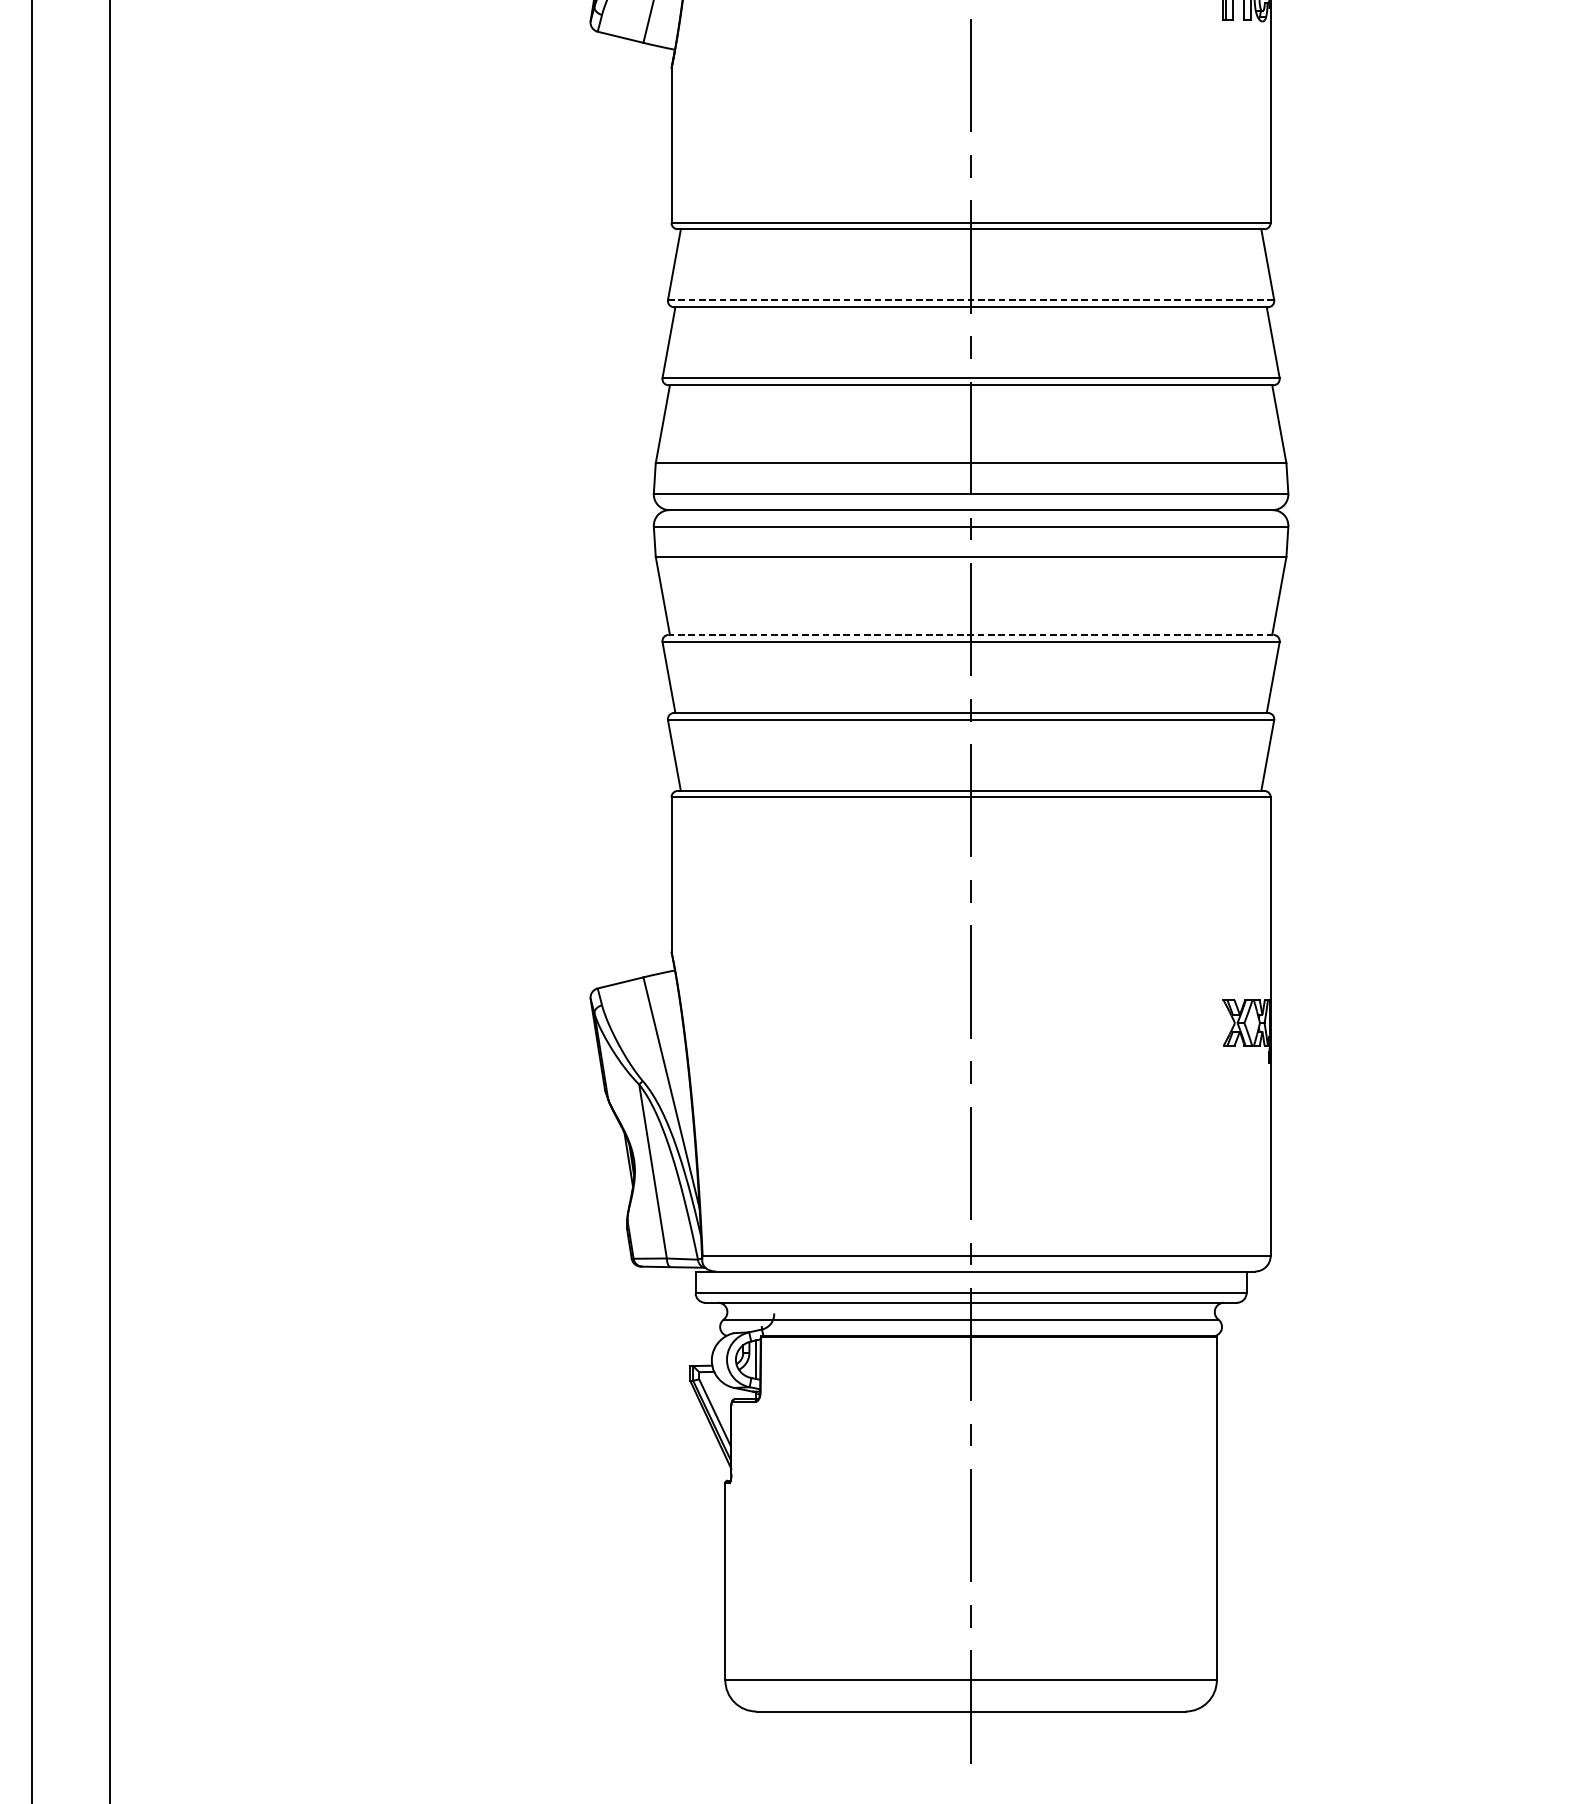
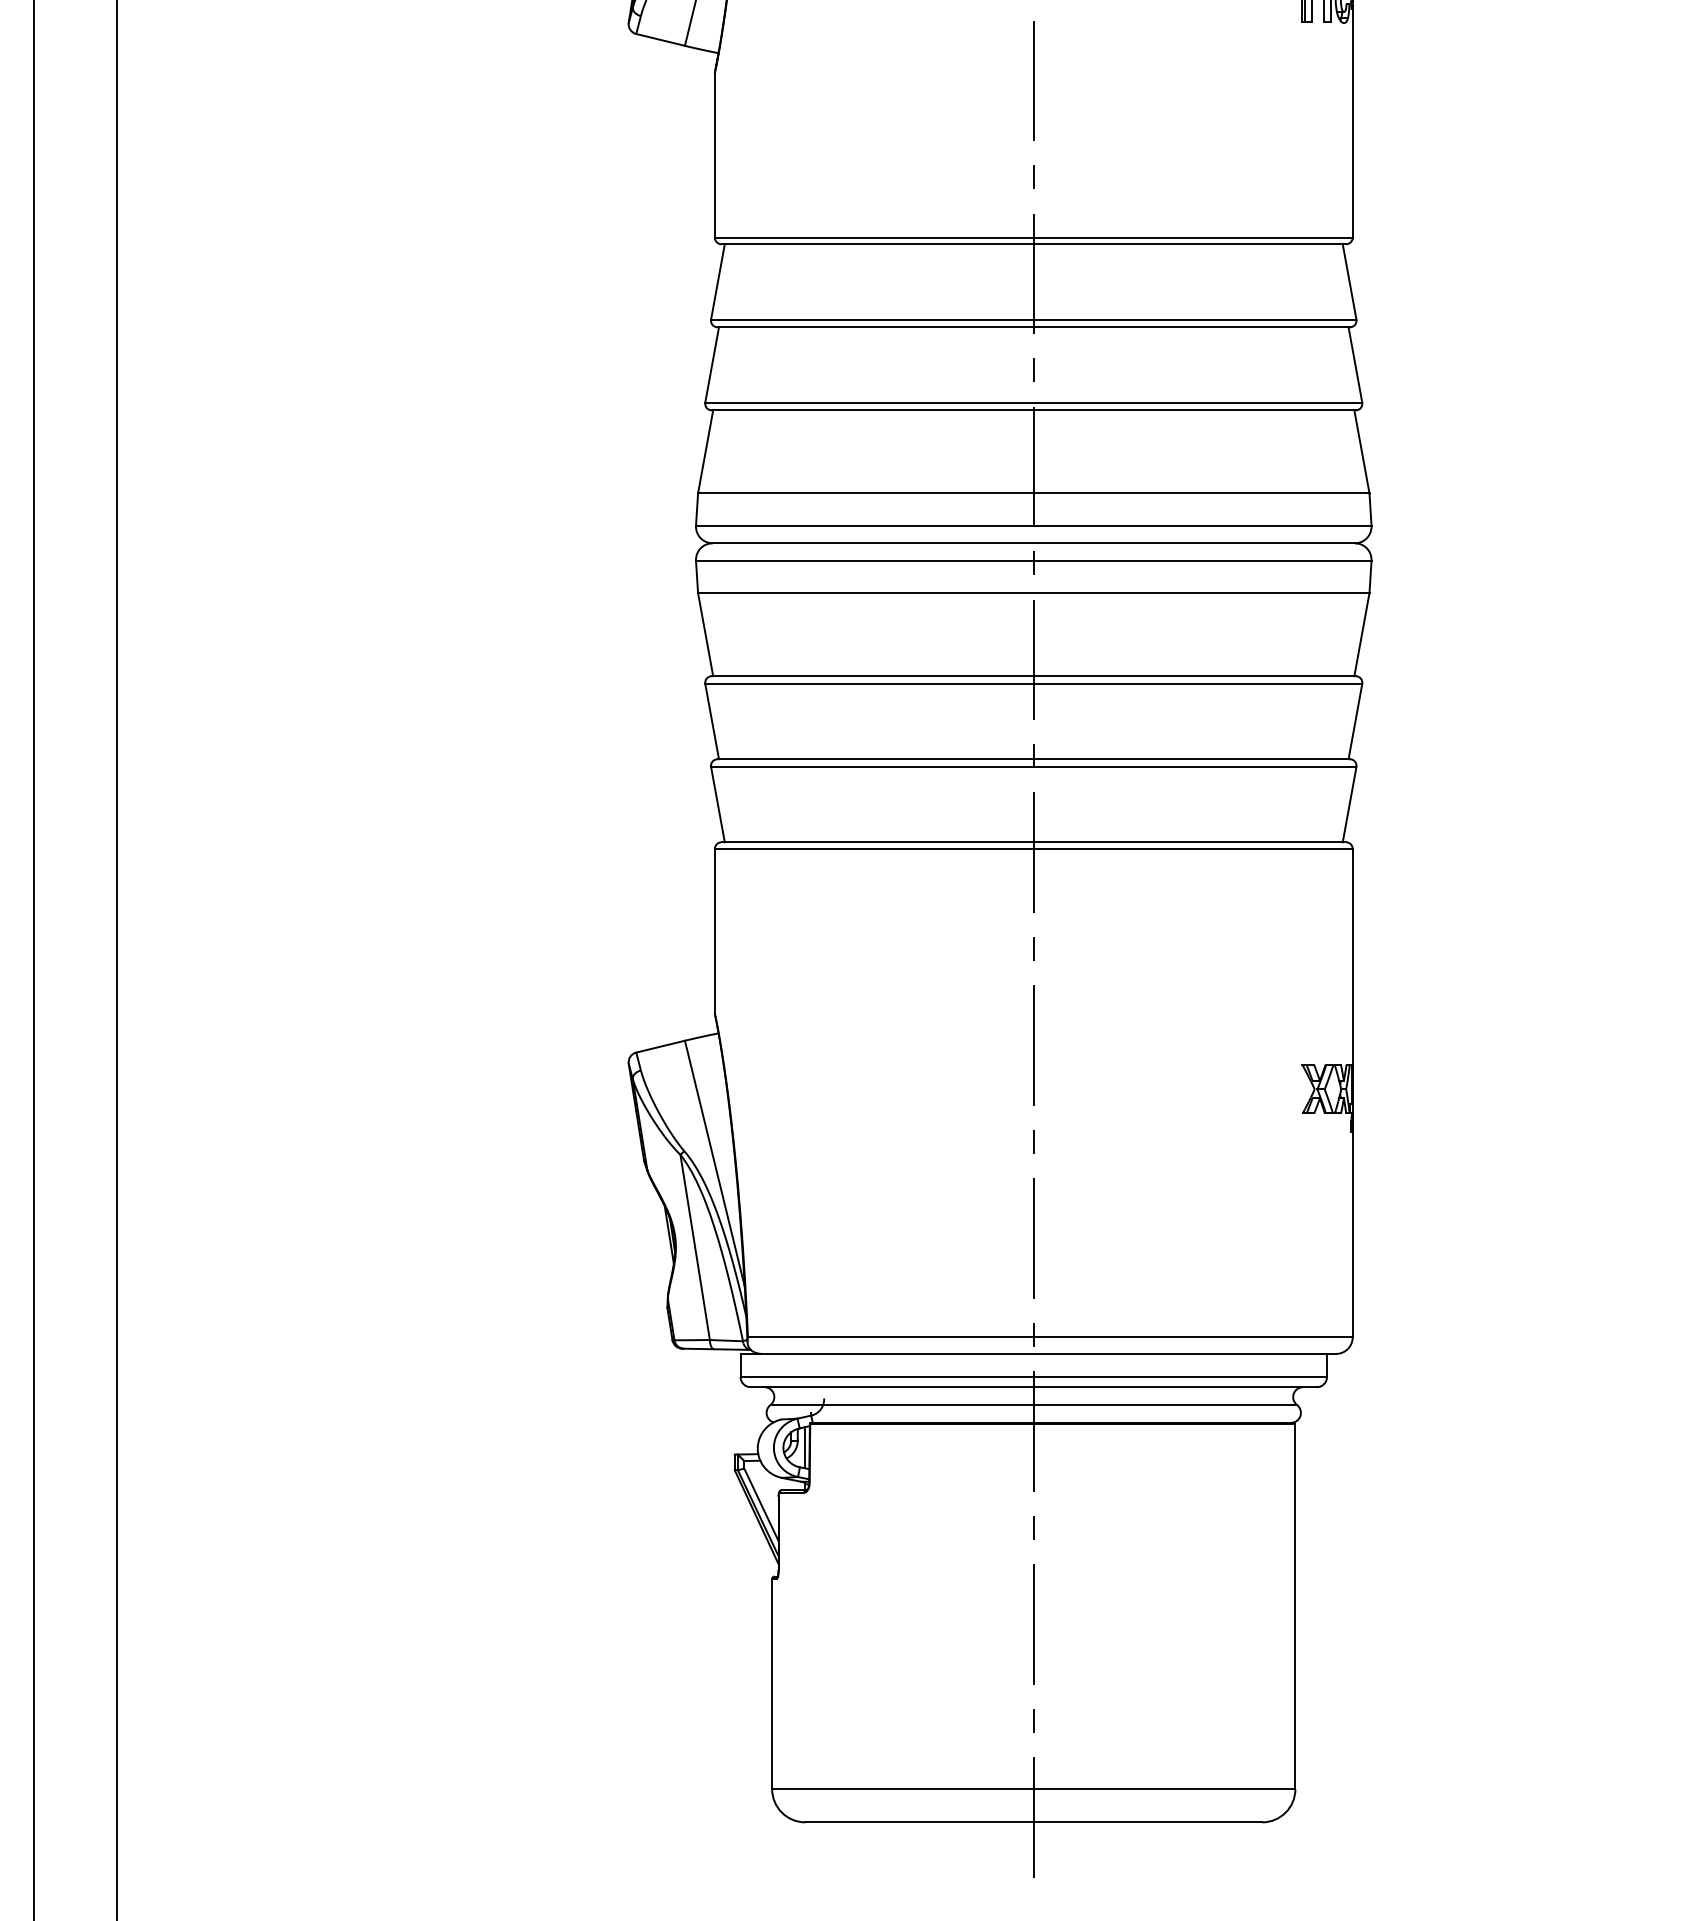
line: (970, 299) -> (1033, 319), dashed -> solid
line: (970, 635) -> (1033, 676), dashed -> solid

